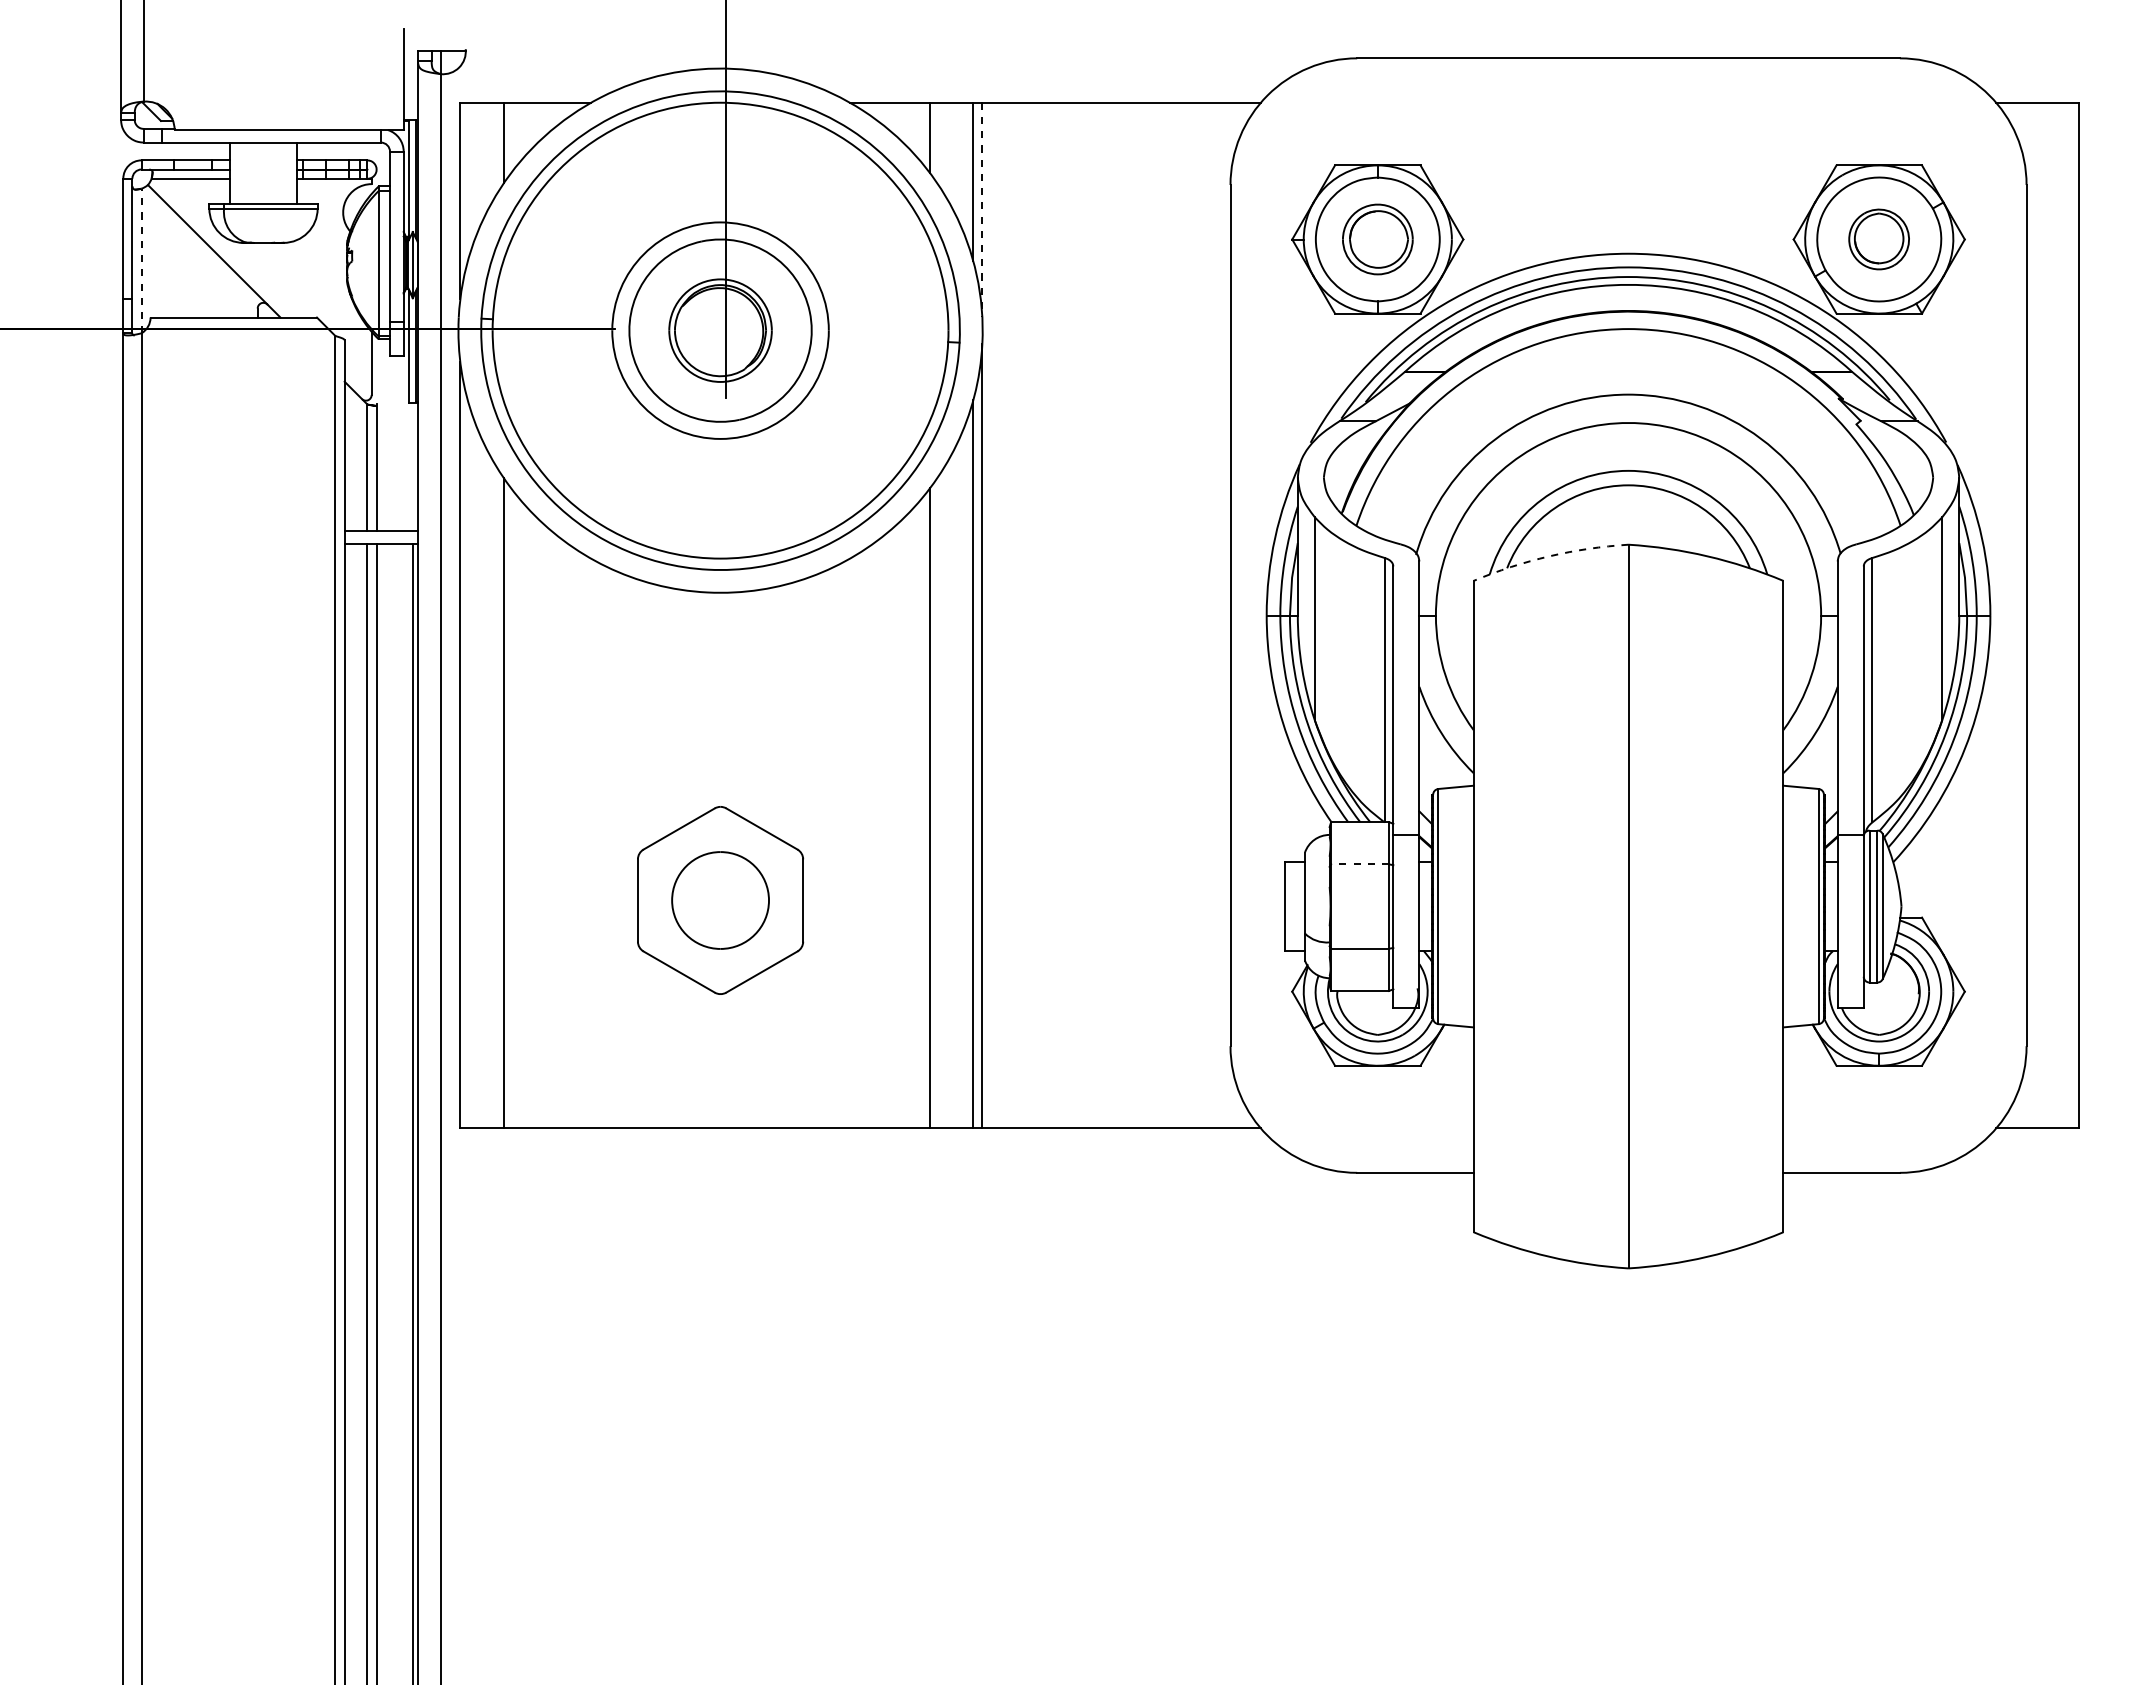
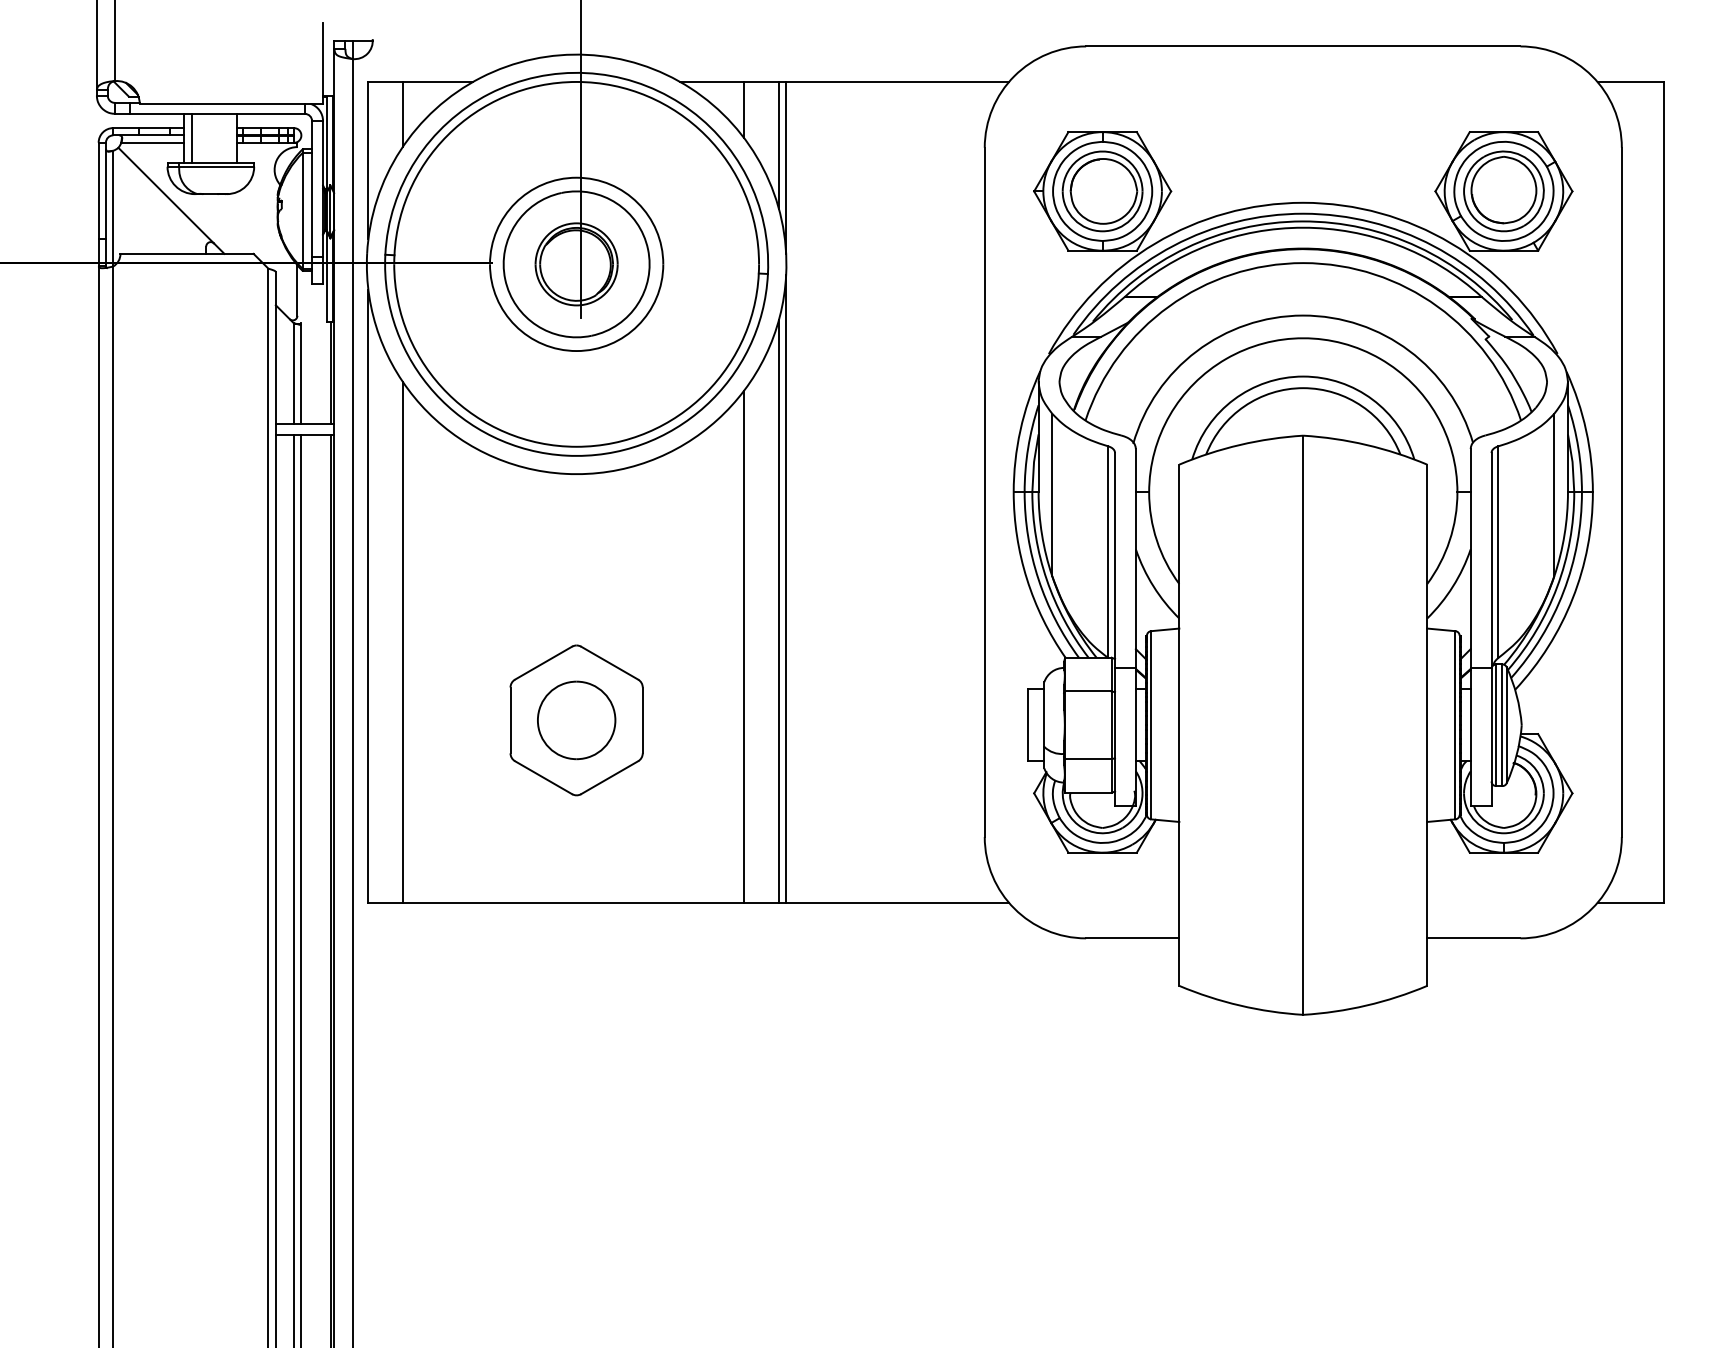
line: (239, 173) -> (191, 138), added
line: (982, 210) -> (786, 168), dashed -> solid
part: (1377, 239) -> (1102, 191), size x1.43
part: (1878, 239) -> (1503, 191), size x1.67
line: (141, 260) -> (113, 208), dashed -> solid
line: (413, 466) -> (330, 373), added
arc: (1549, 556) -> (1240, 445), dashed -> solid
line: (1359, 864) -> (1087, 691), dashed -> solid

